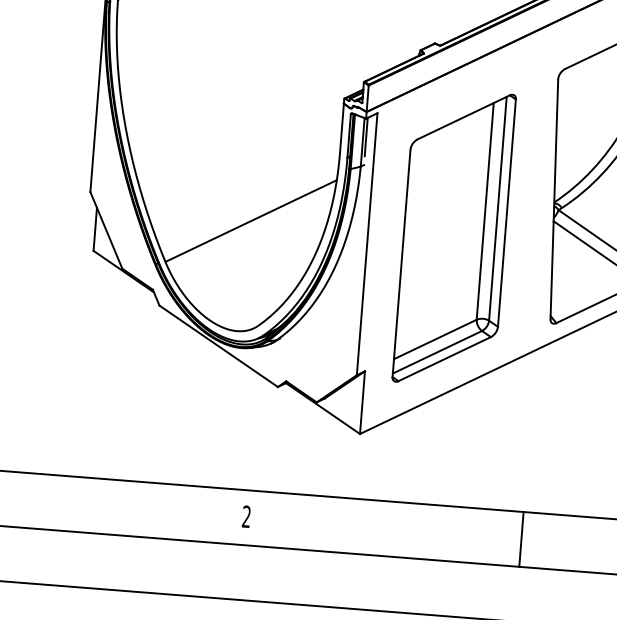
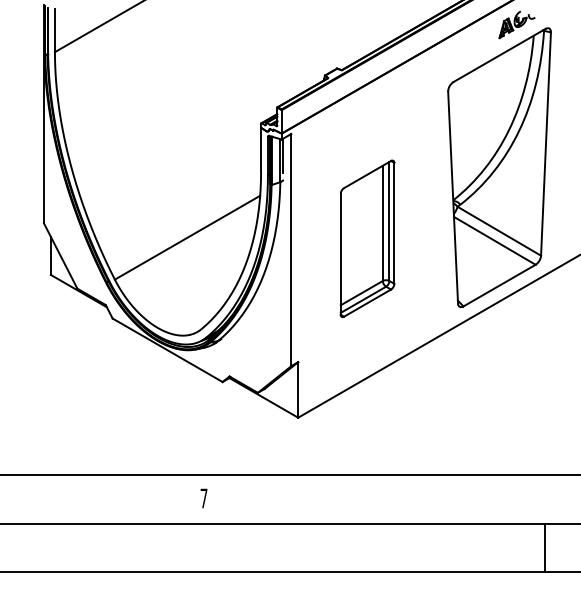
part: (454, 237) -> (367, 238), size x0.6
text: (246, 516) -> (203, 498), 2 -> 7
line: (521, 539) -> (447, 499), removed

